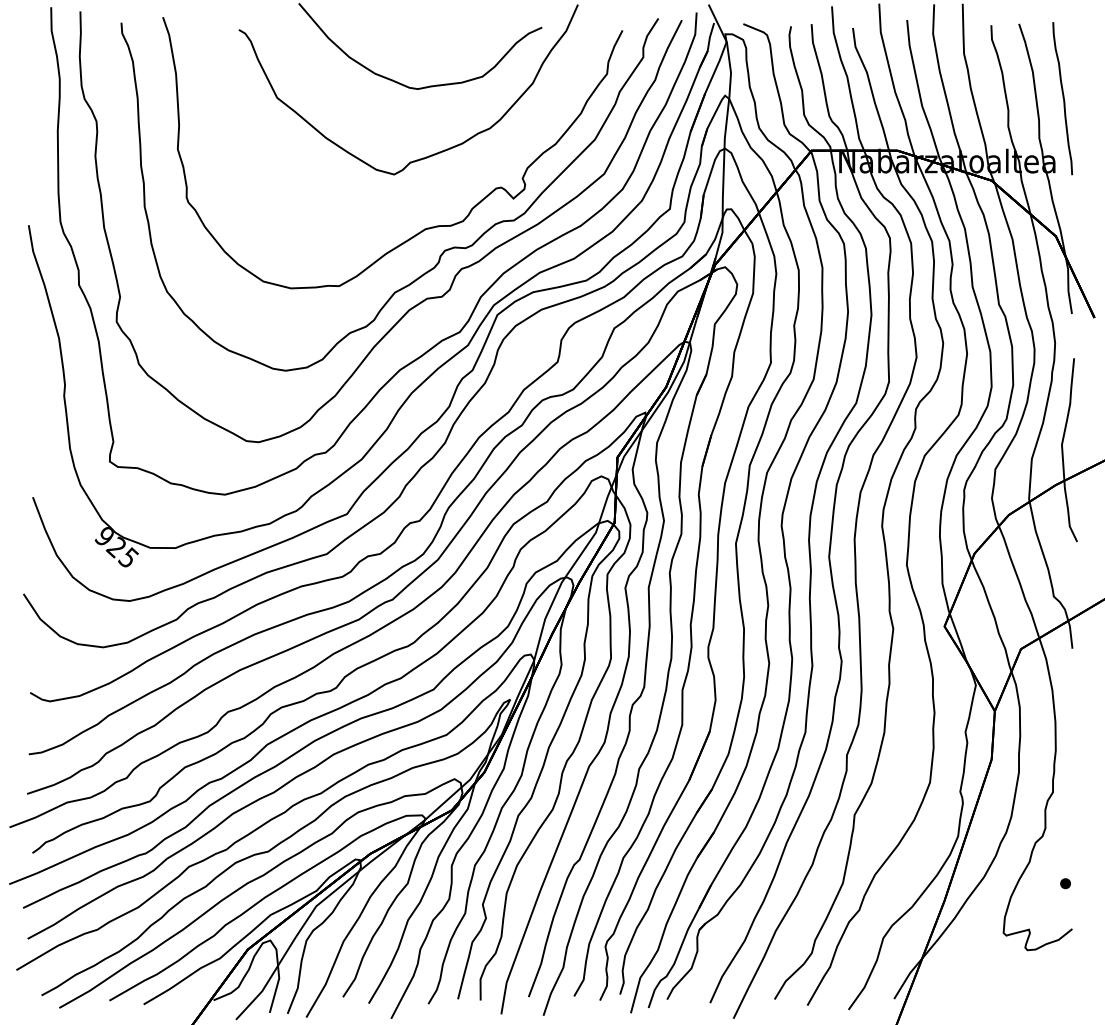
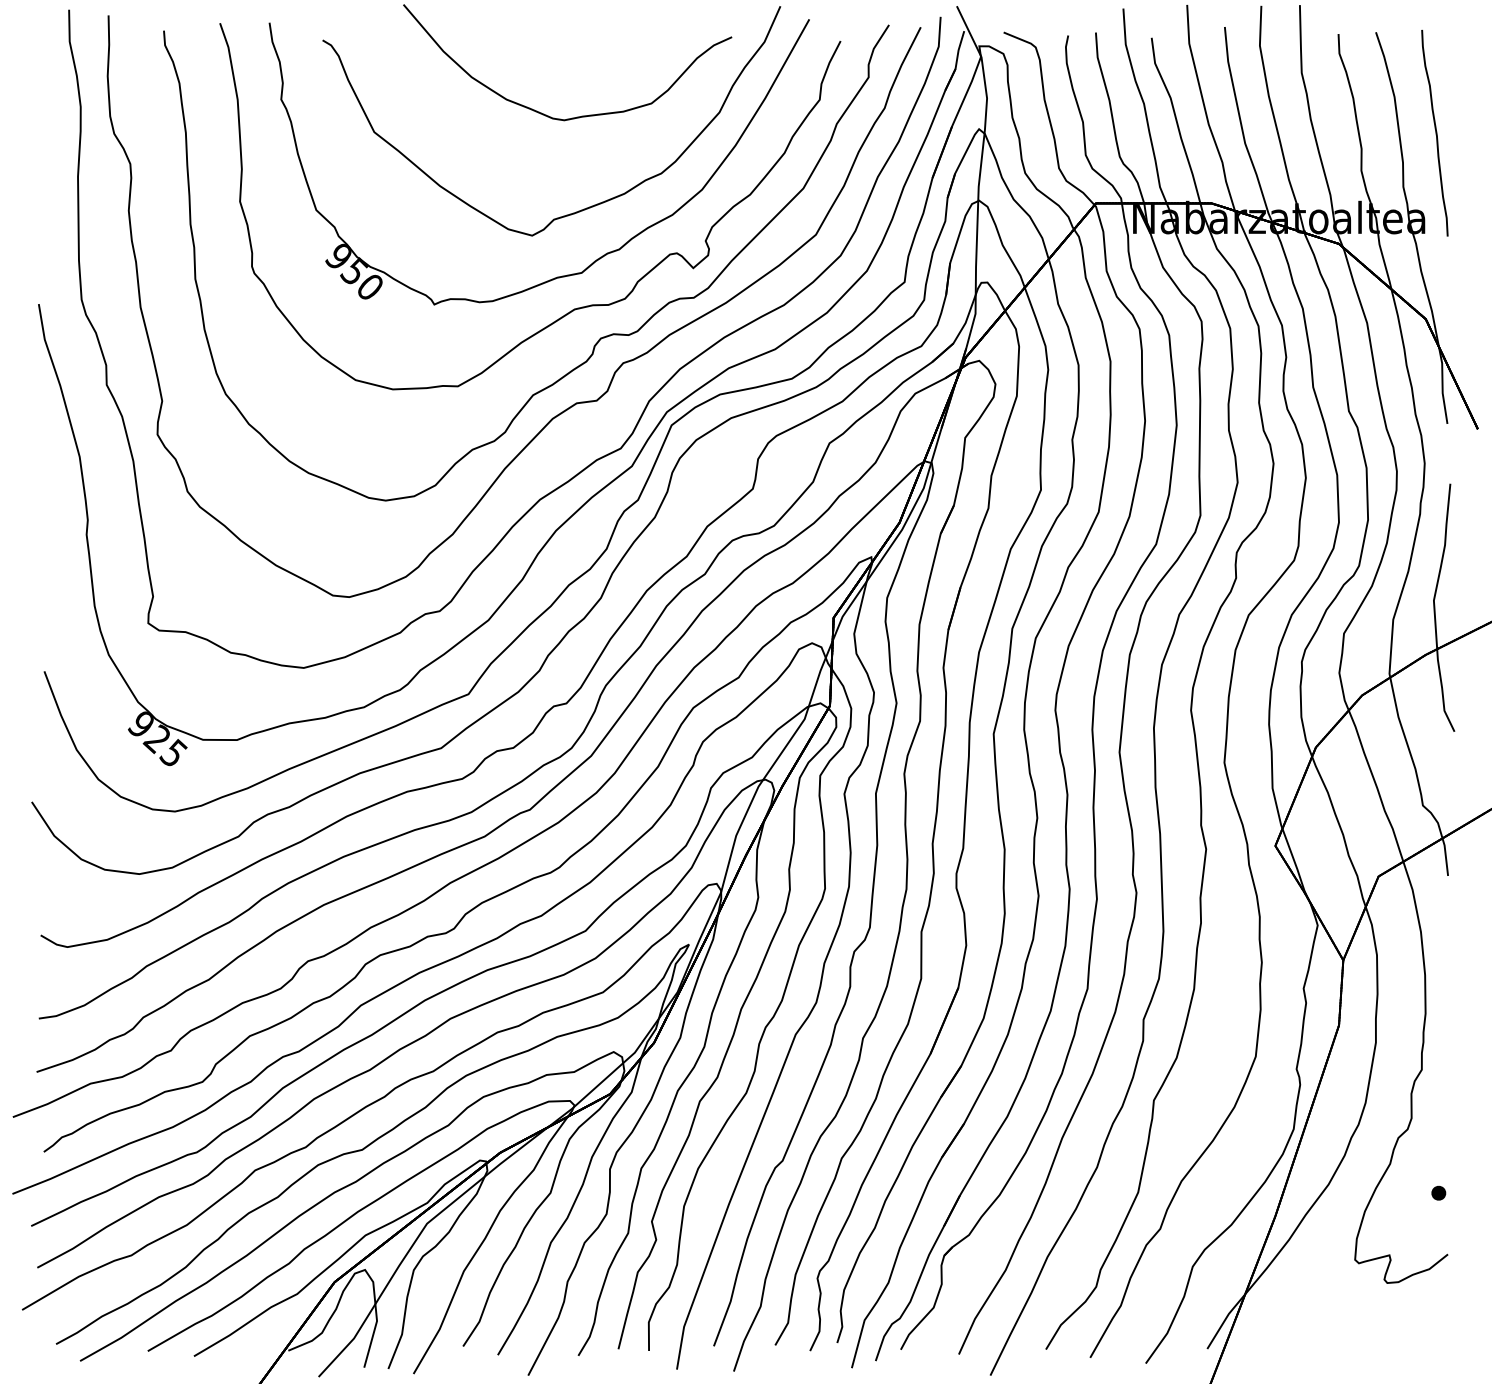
part: (444, 189) -> (600, 256), added

